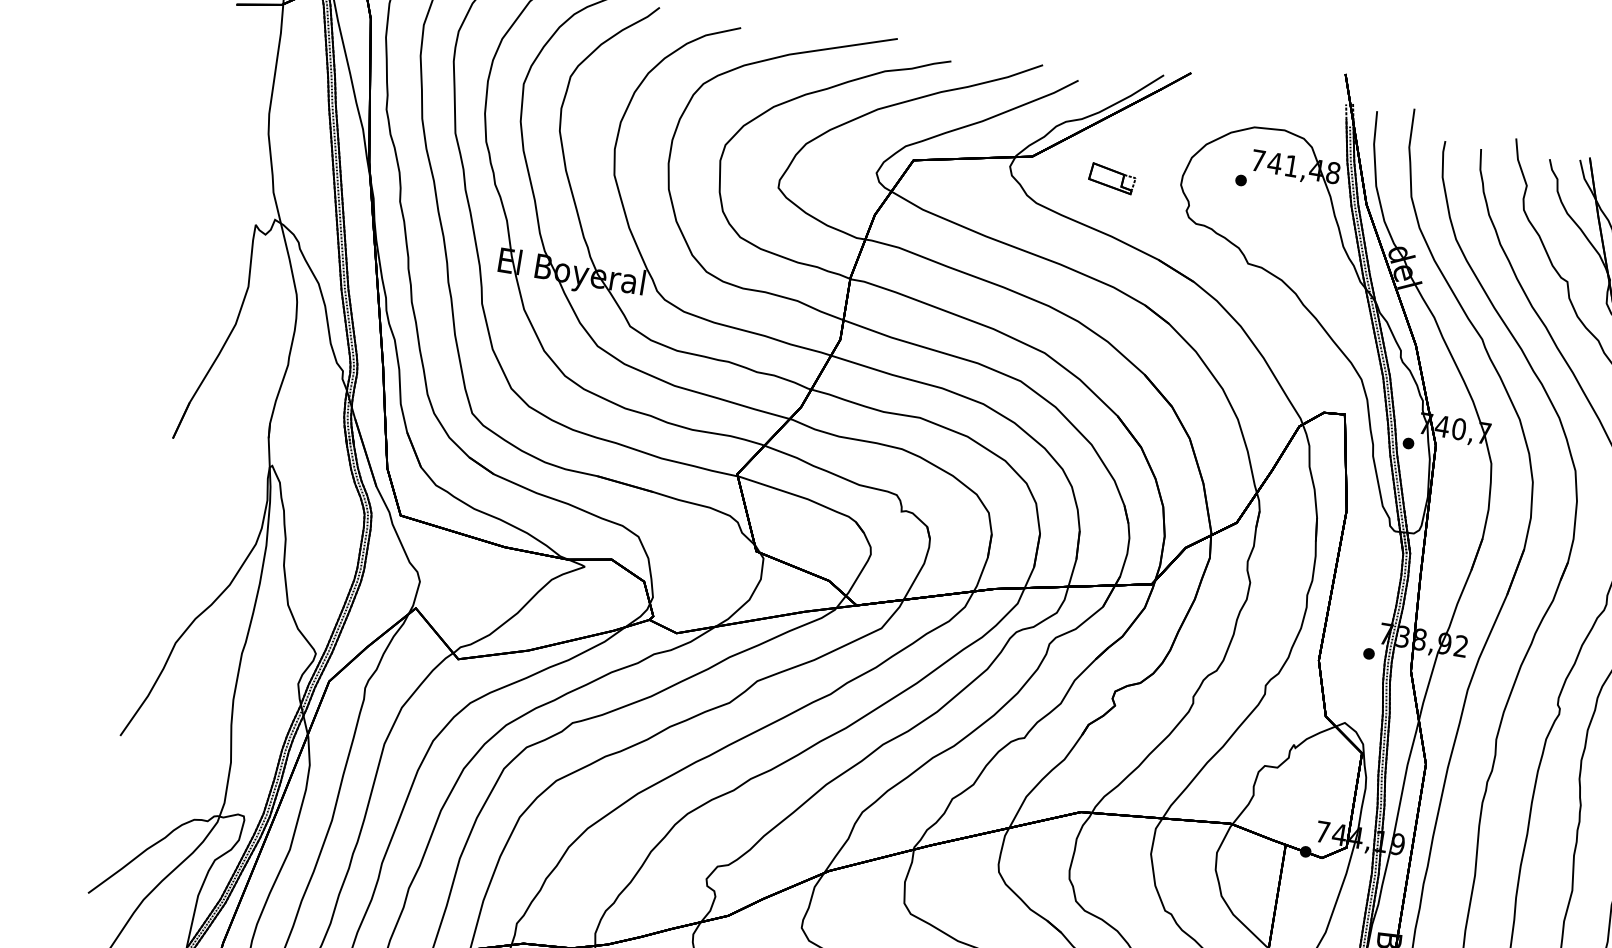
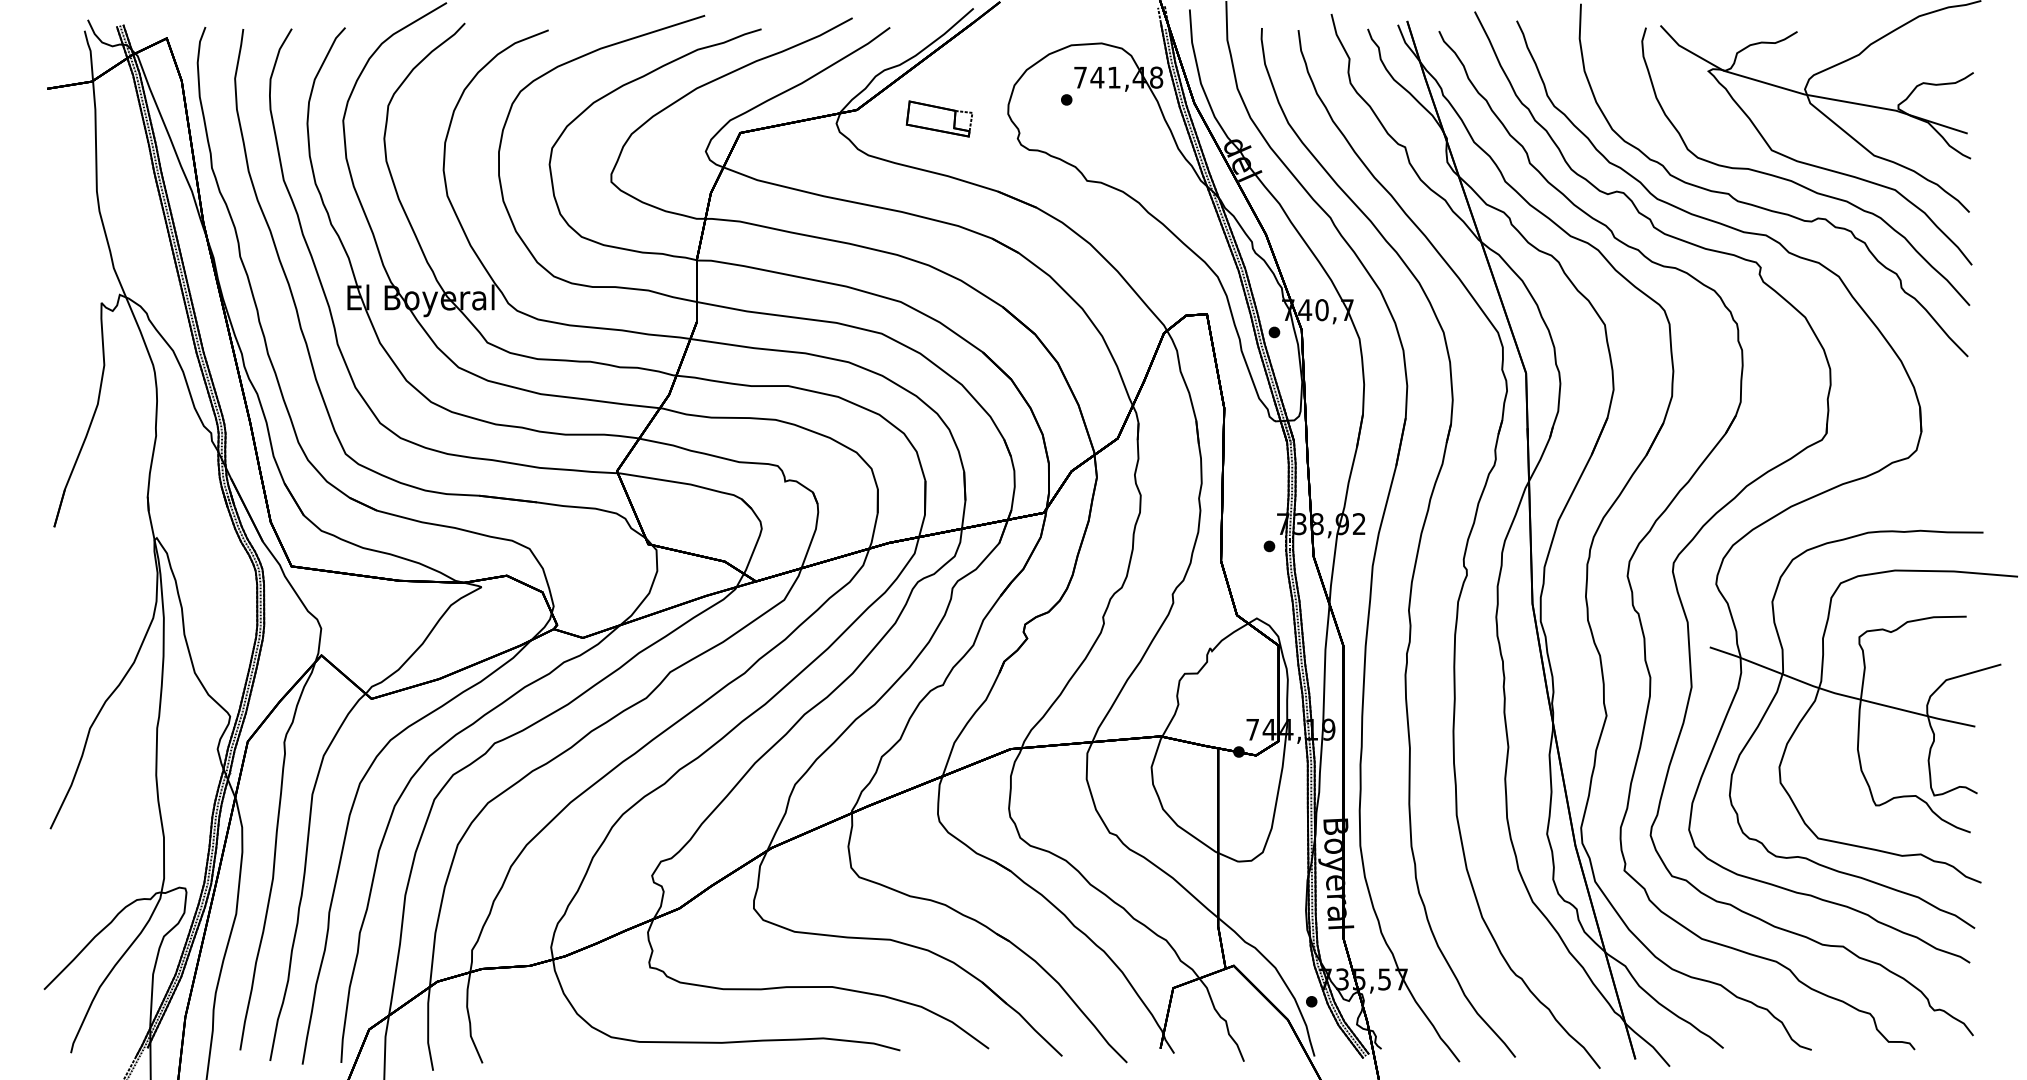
part: (1111, 178) -> (938, 118), size x1.43

